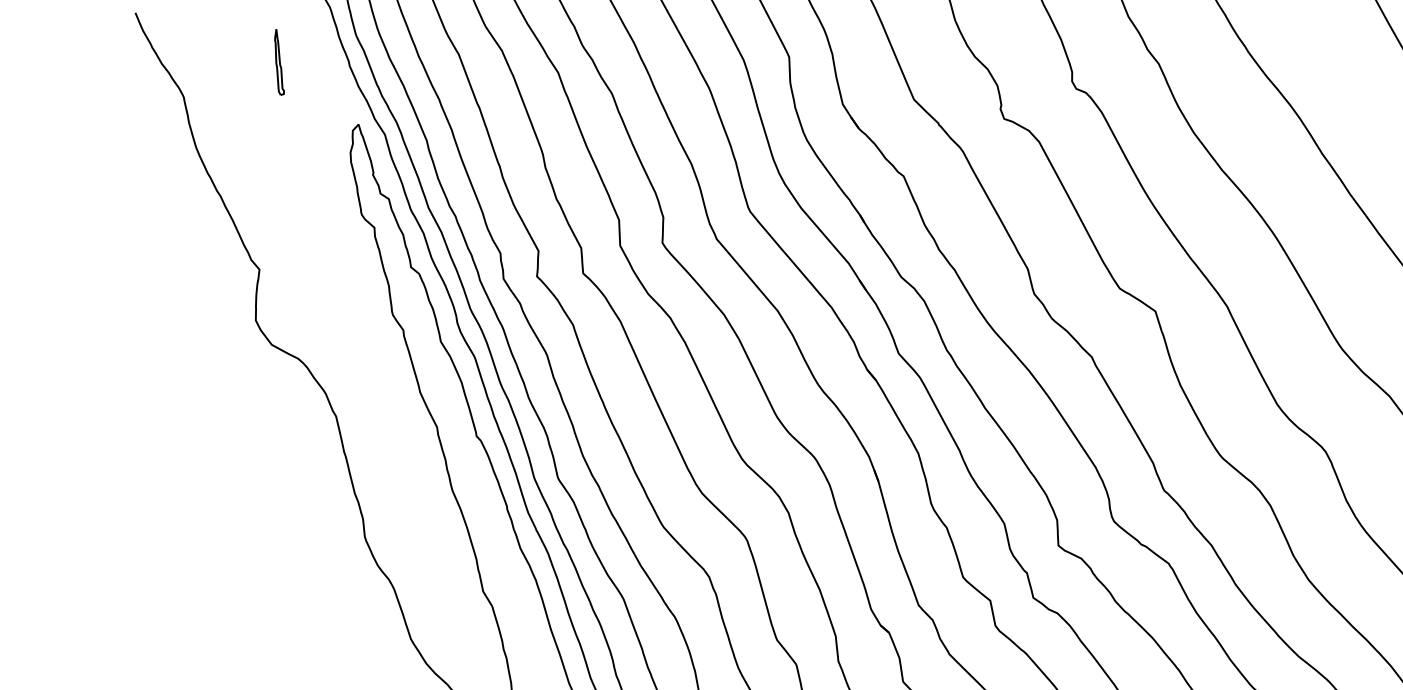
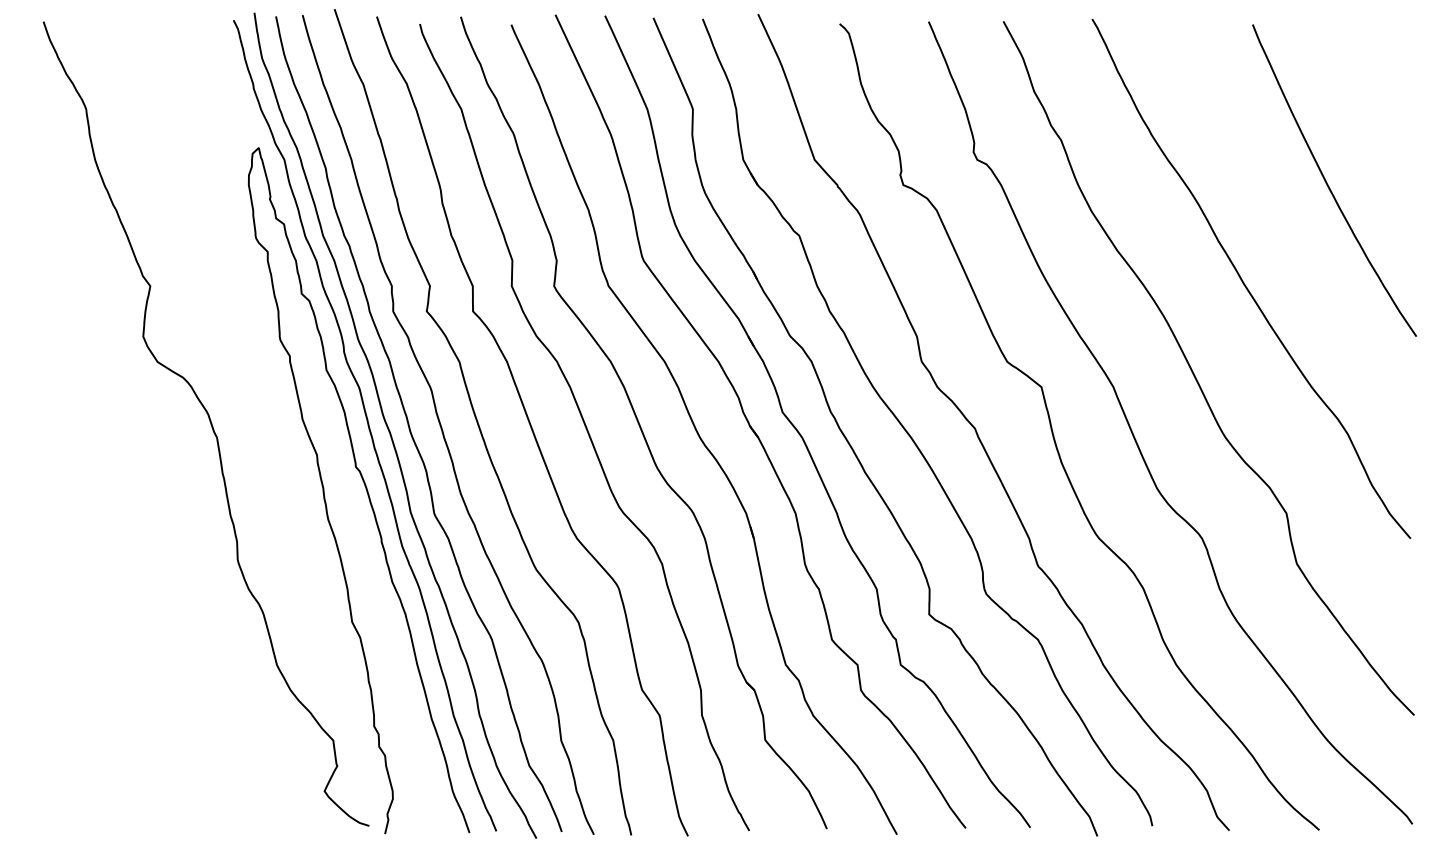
part: (278, 62) -> (183, 80), removed

